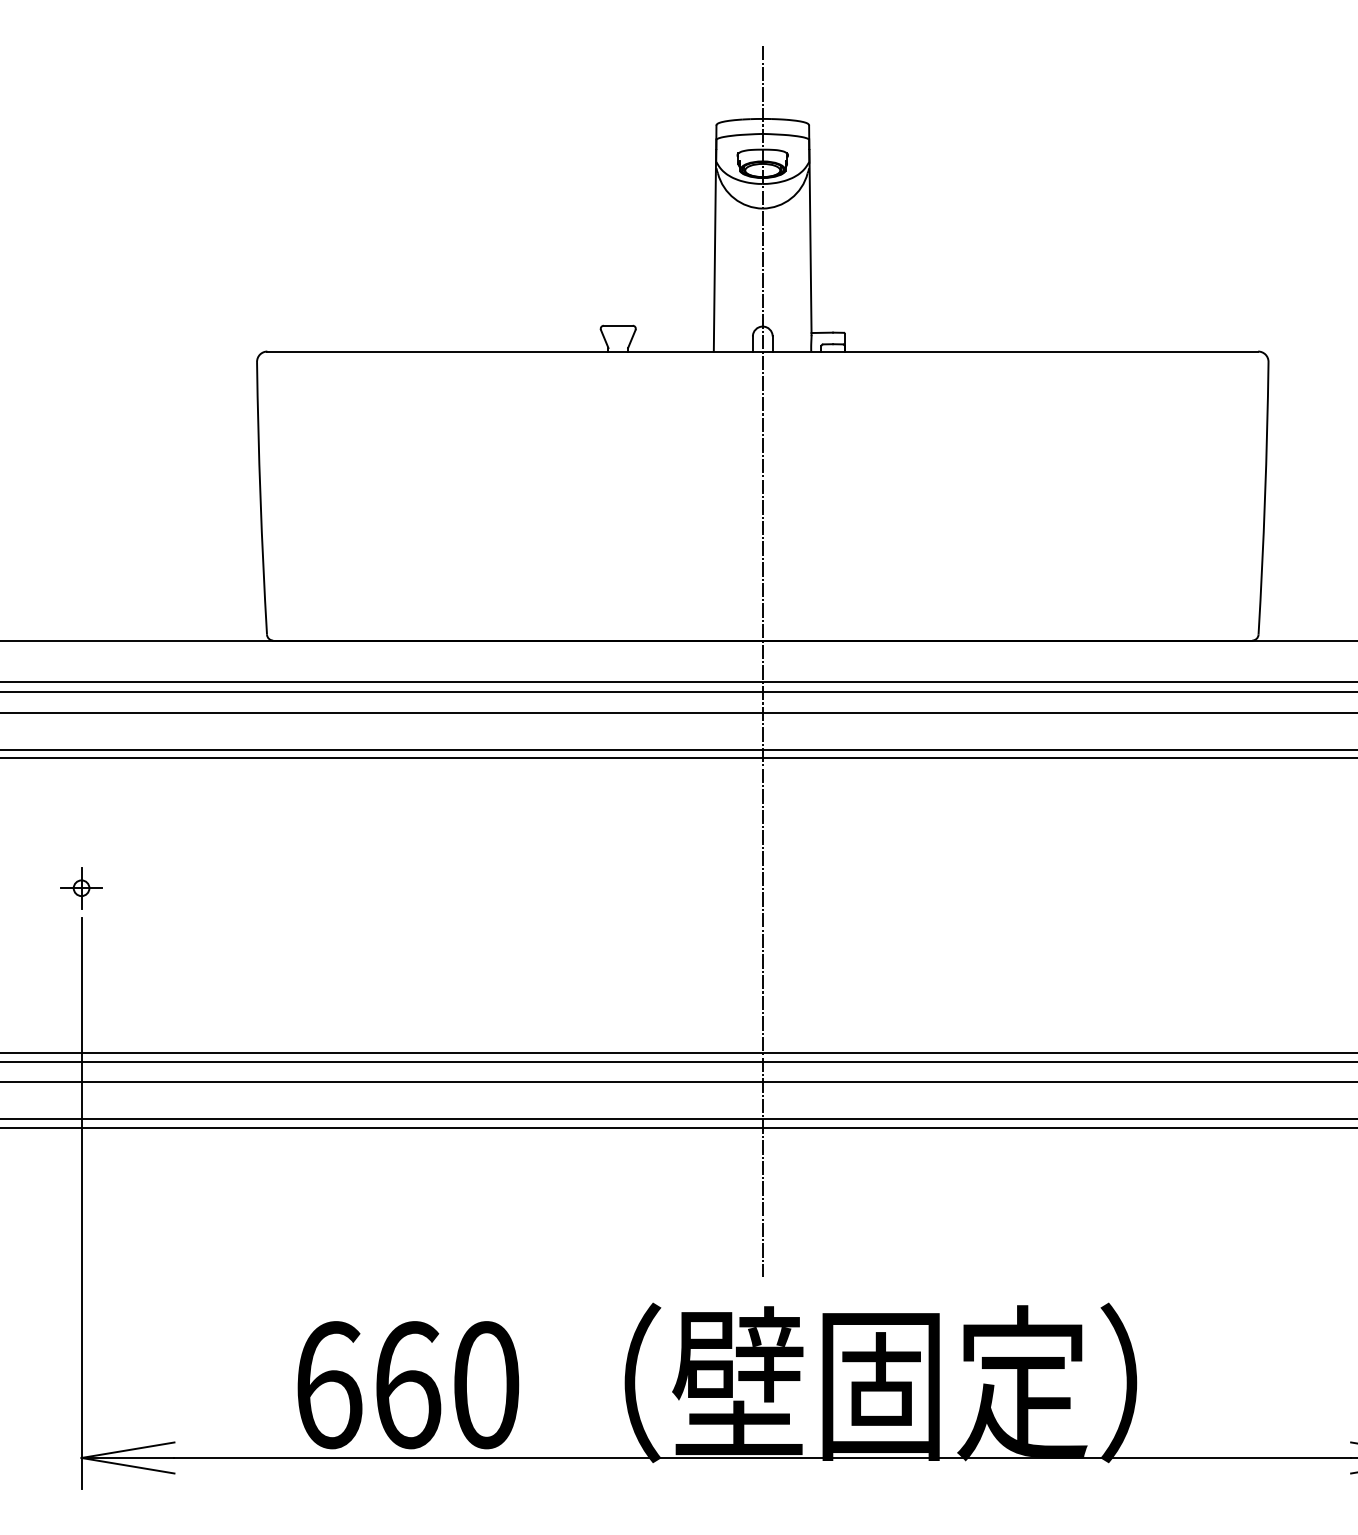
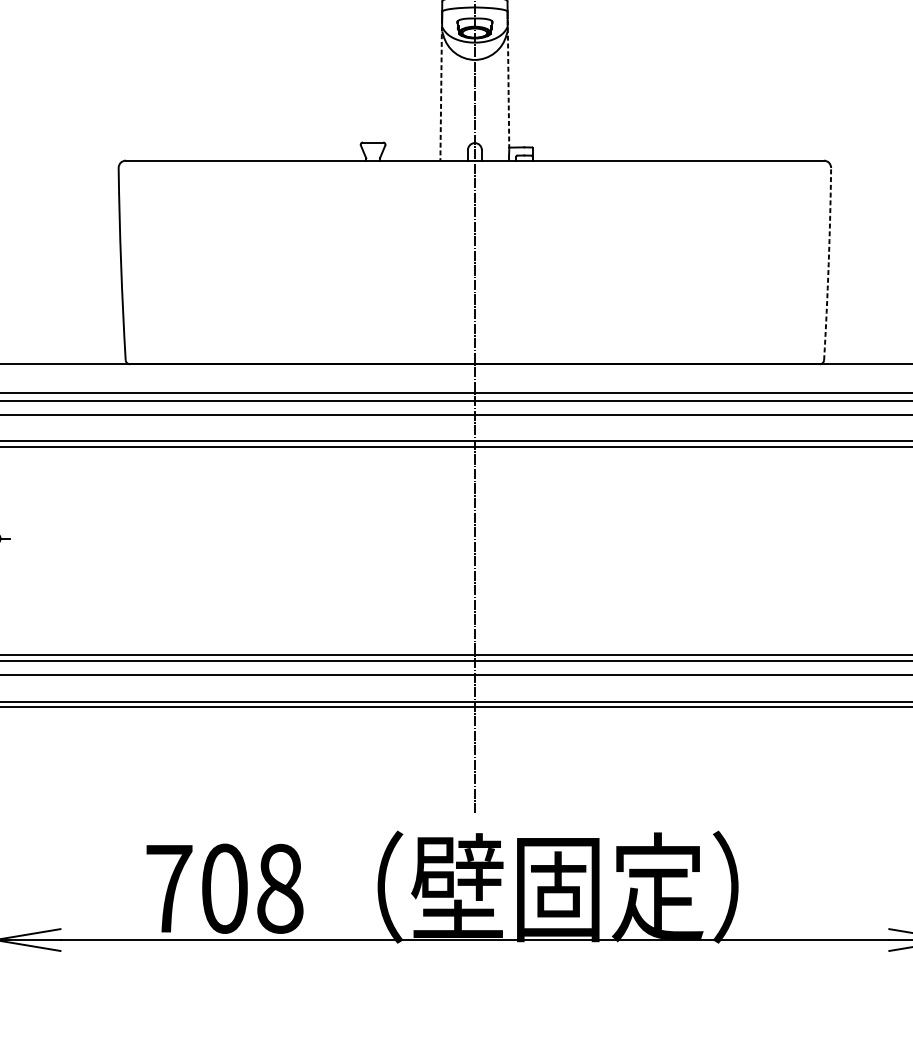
line: (810, 242) -> (508, 83), solid -> dashed
line: (714, 250) -> (440, 89), solid -> dashed
arc: (1265, 498) -> (829, 264), solid -> dashed
text: (407, 1385) -> (224, 888), 660 -> 708

